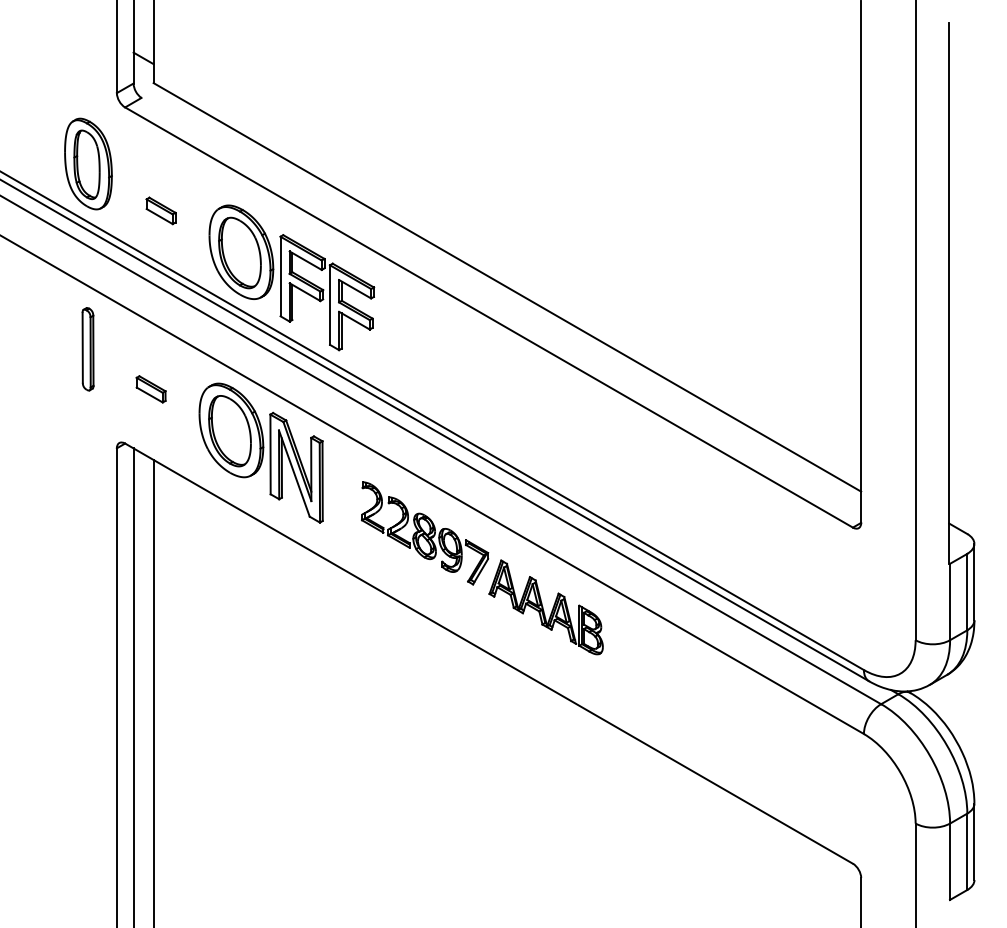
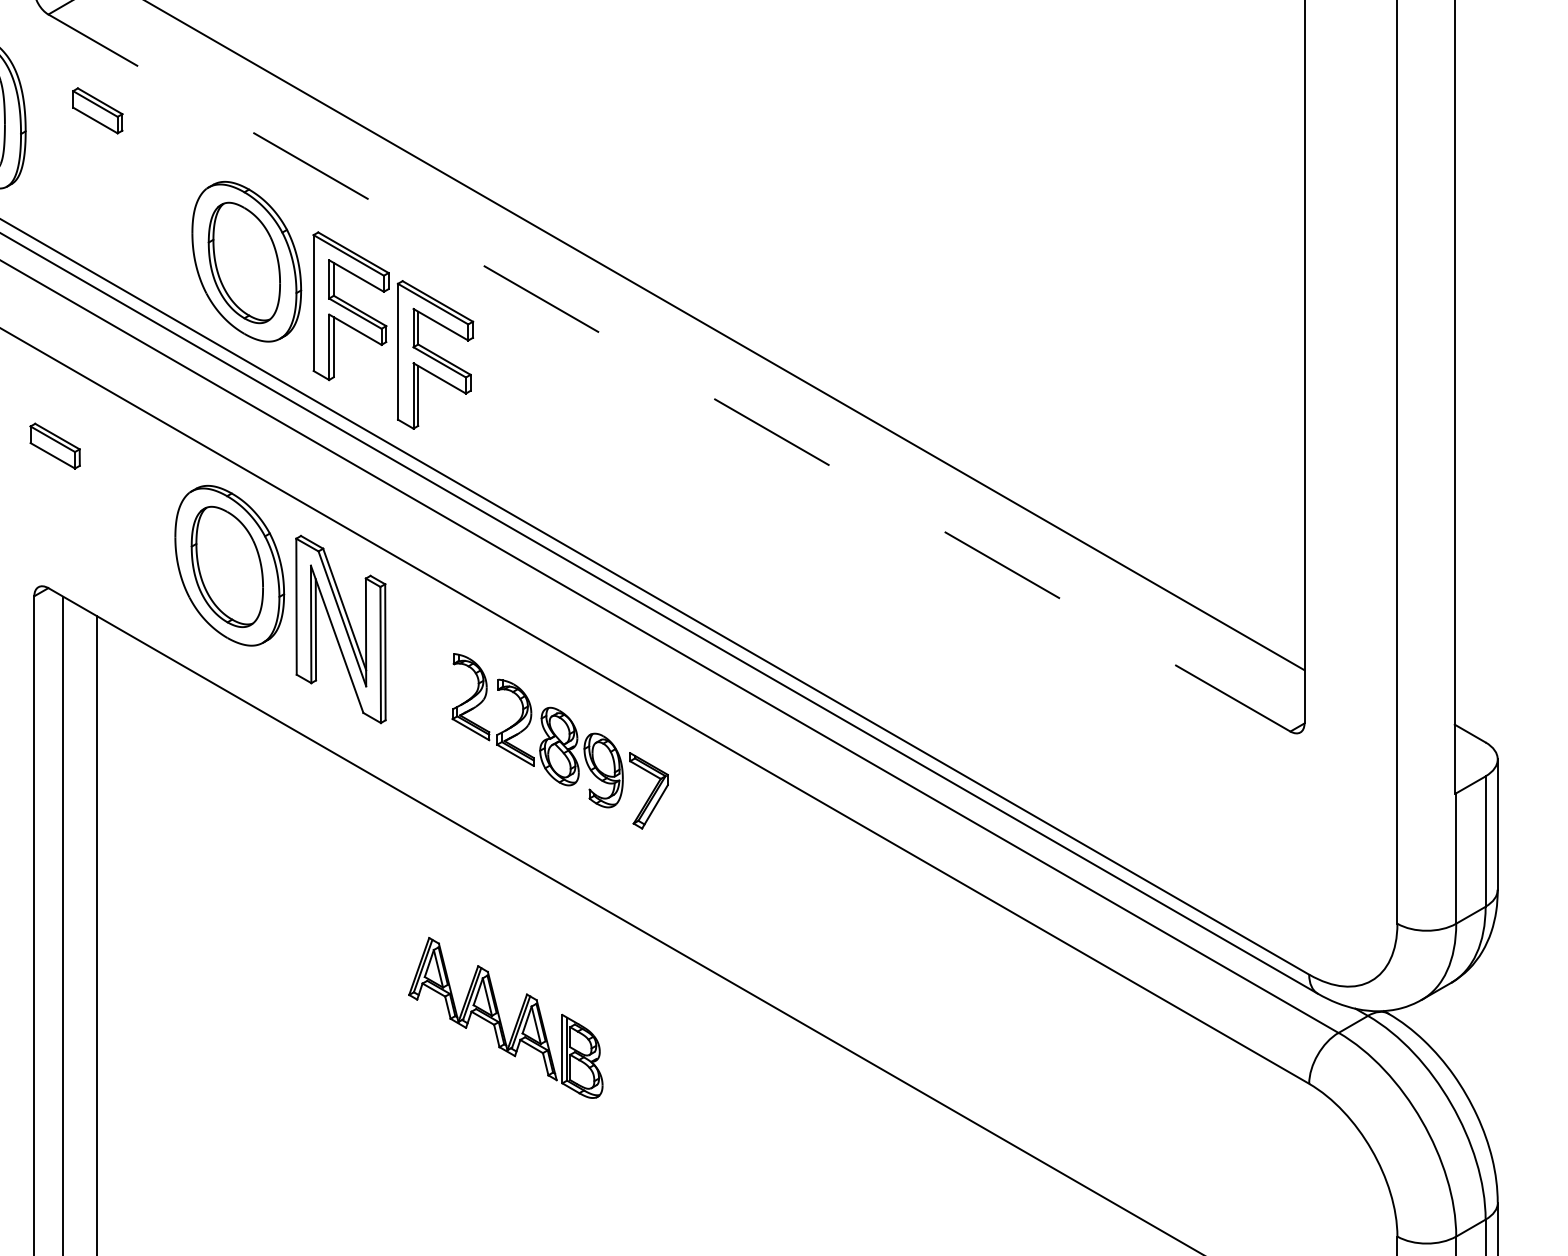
part: (160, 210) -> (96, 110), moved
line: (488, 317) -> (668, 372), solid -> dashed
part: (150, 389) -> (54, 446), moved
part: (545, 607) -> (504, 1018), moved

